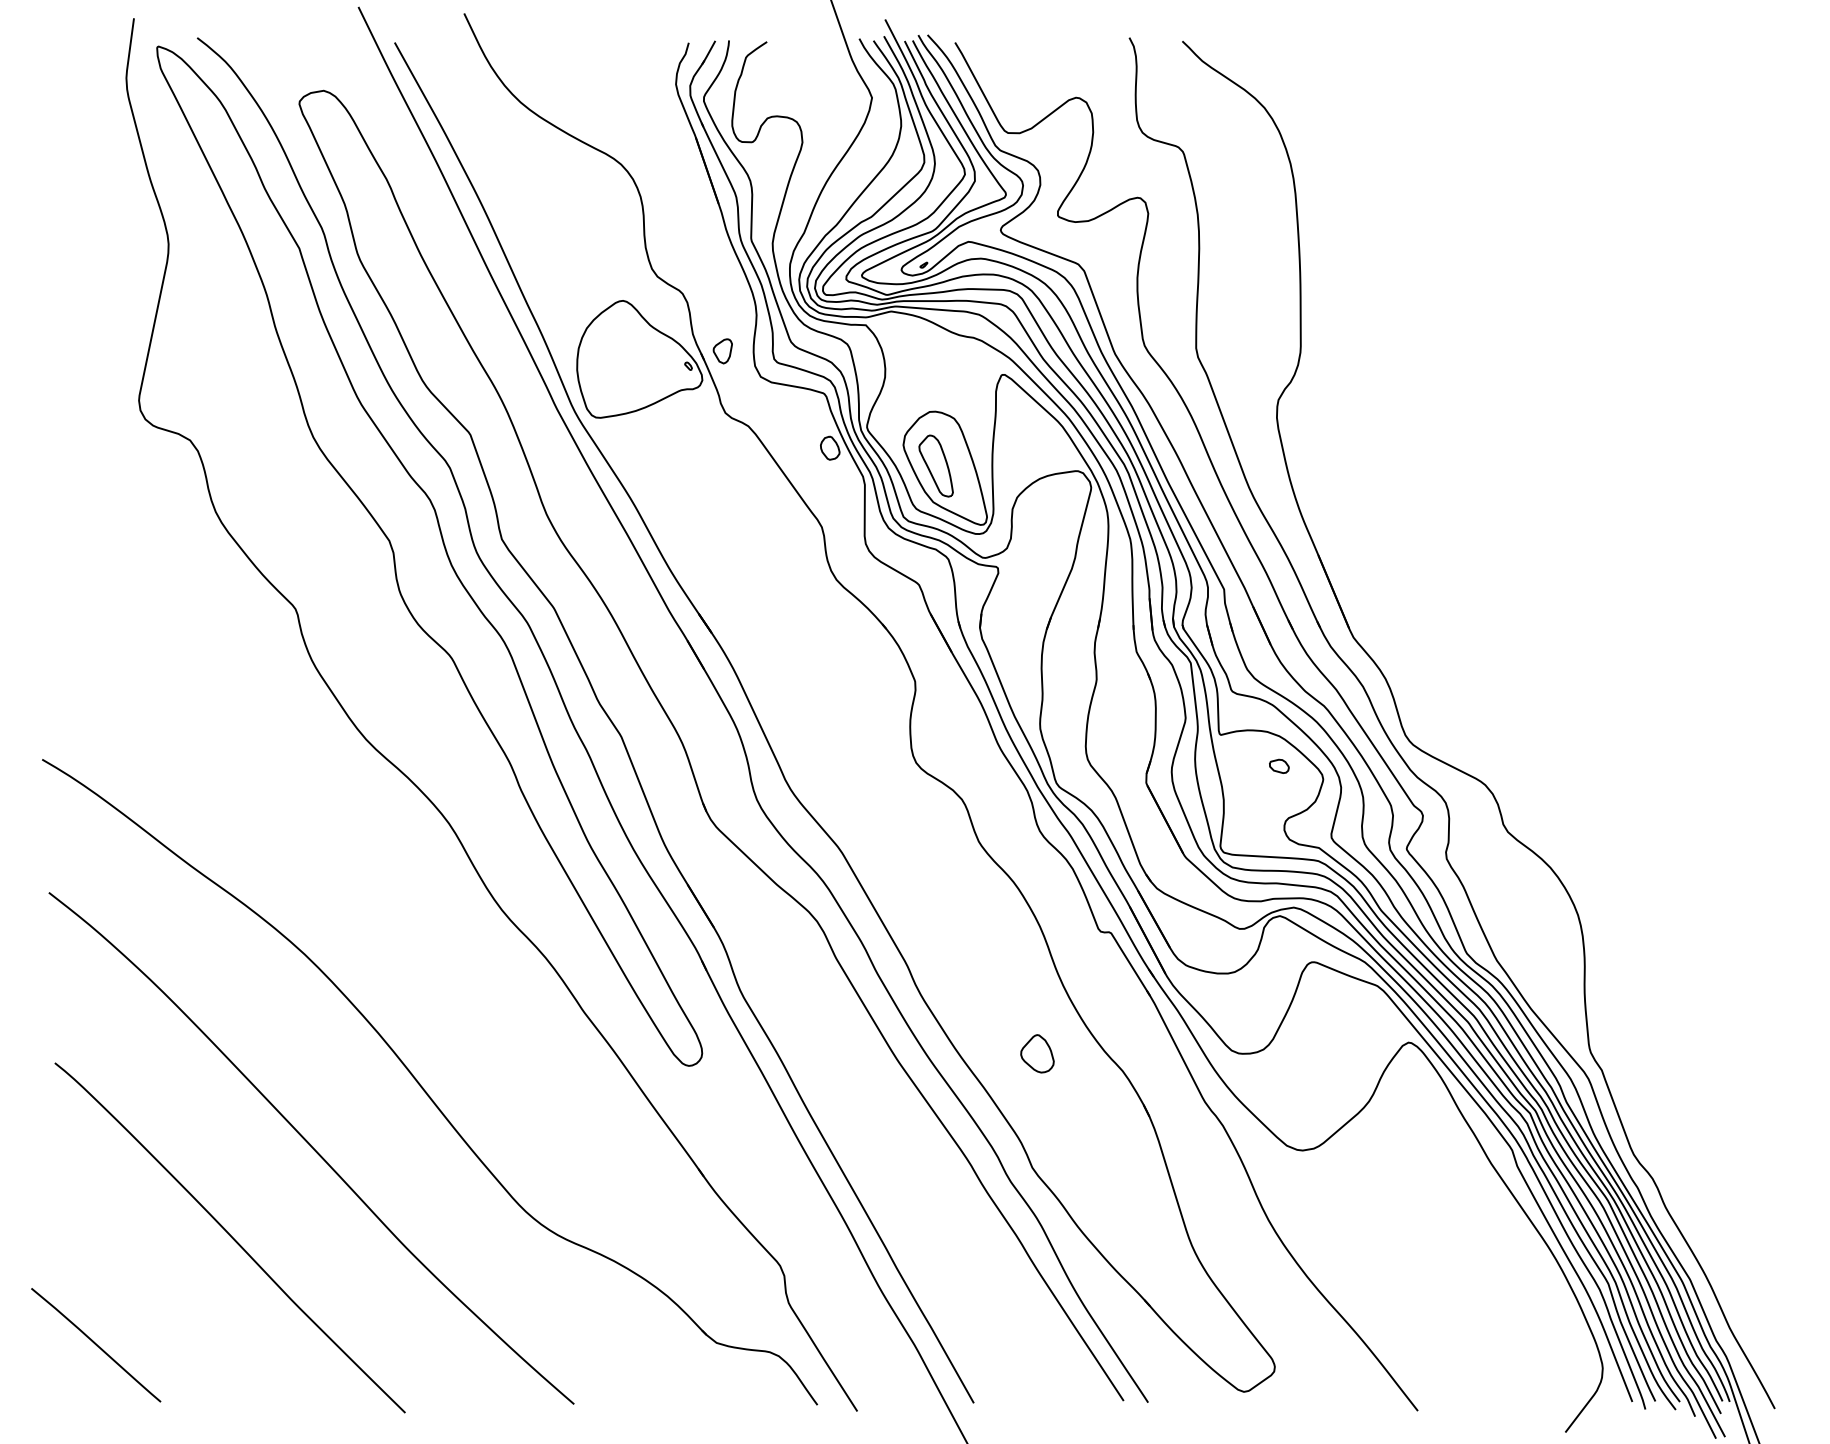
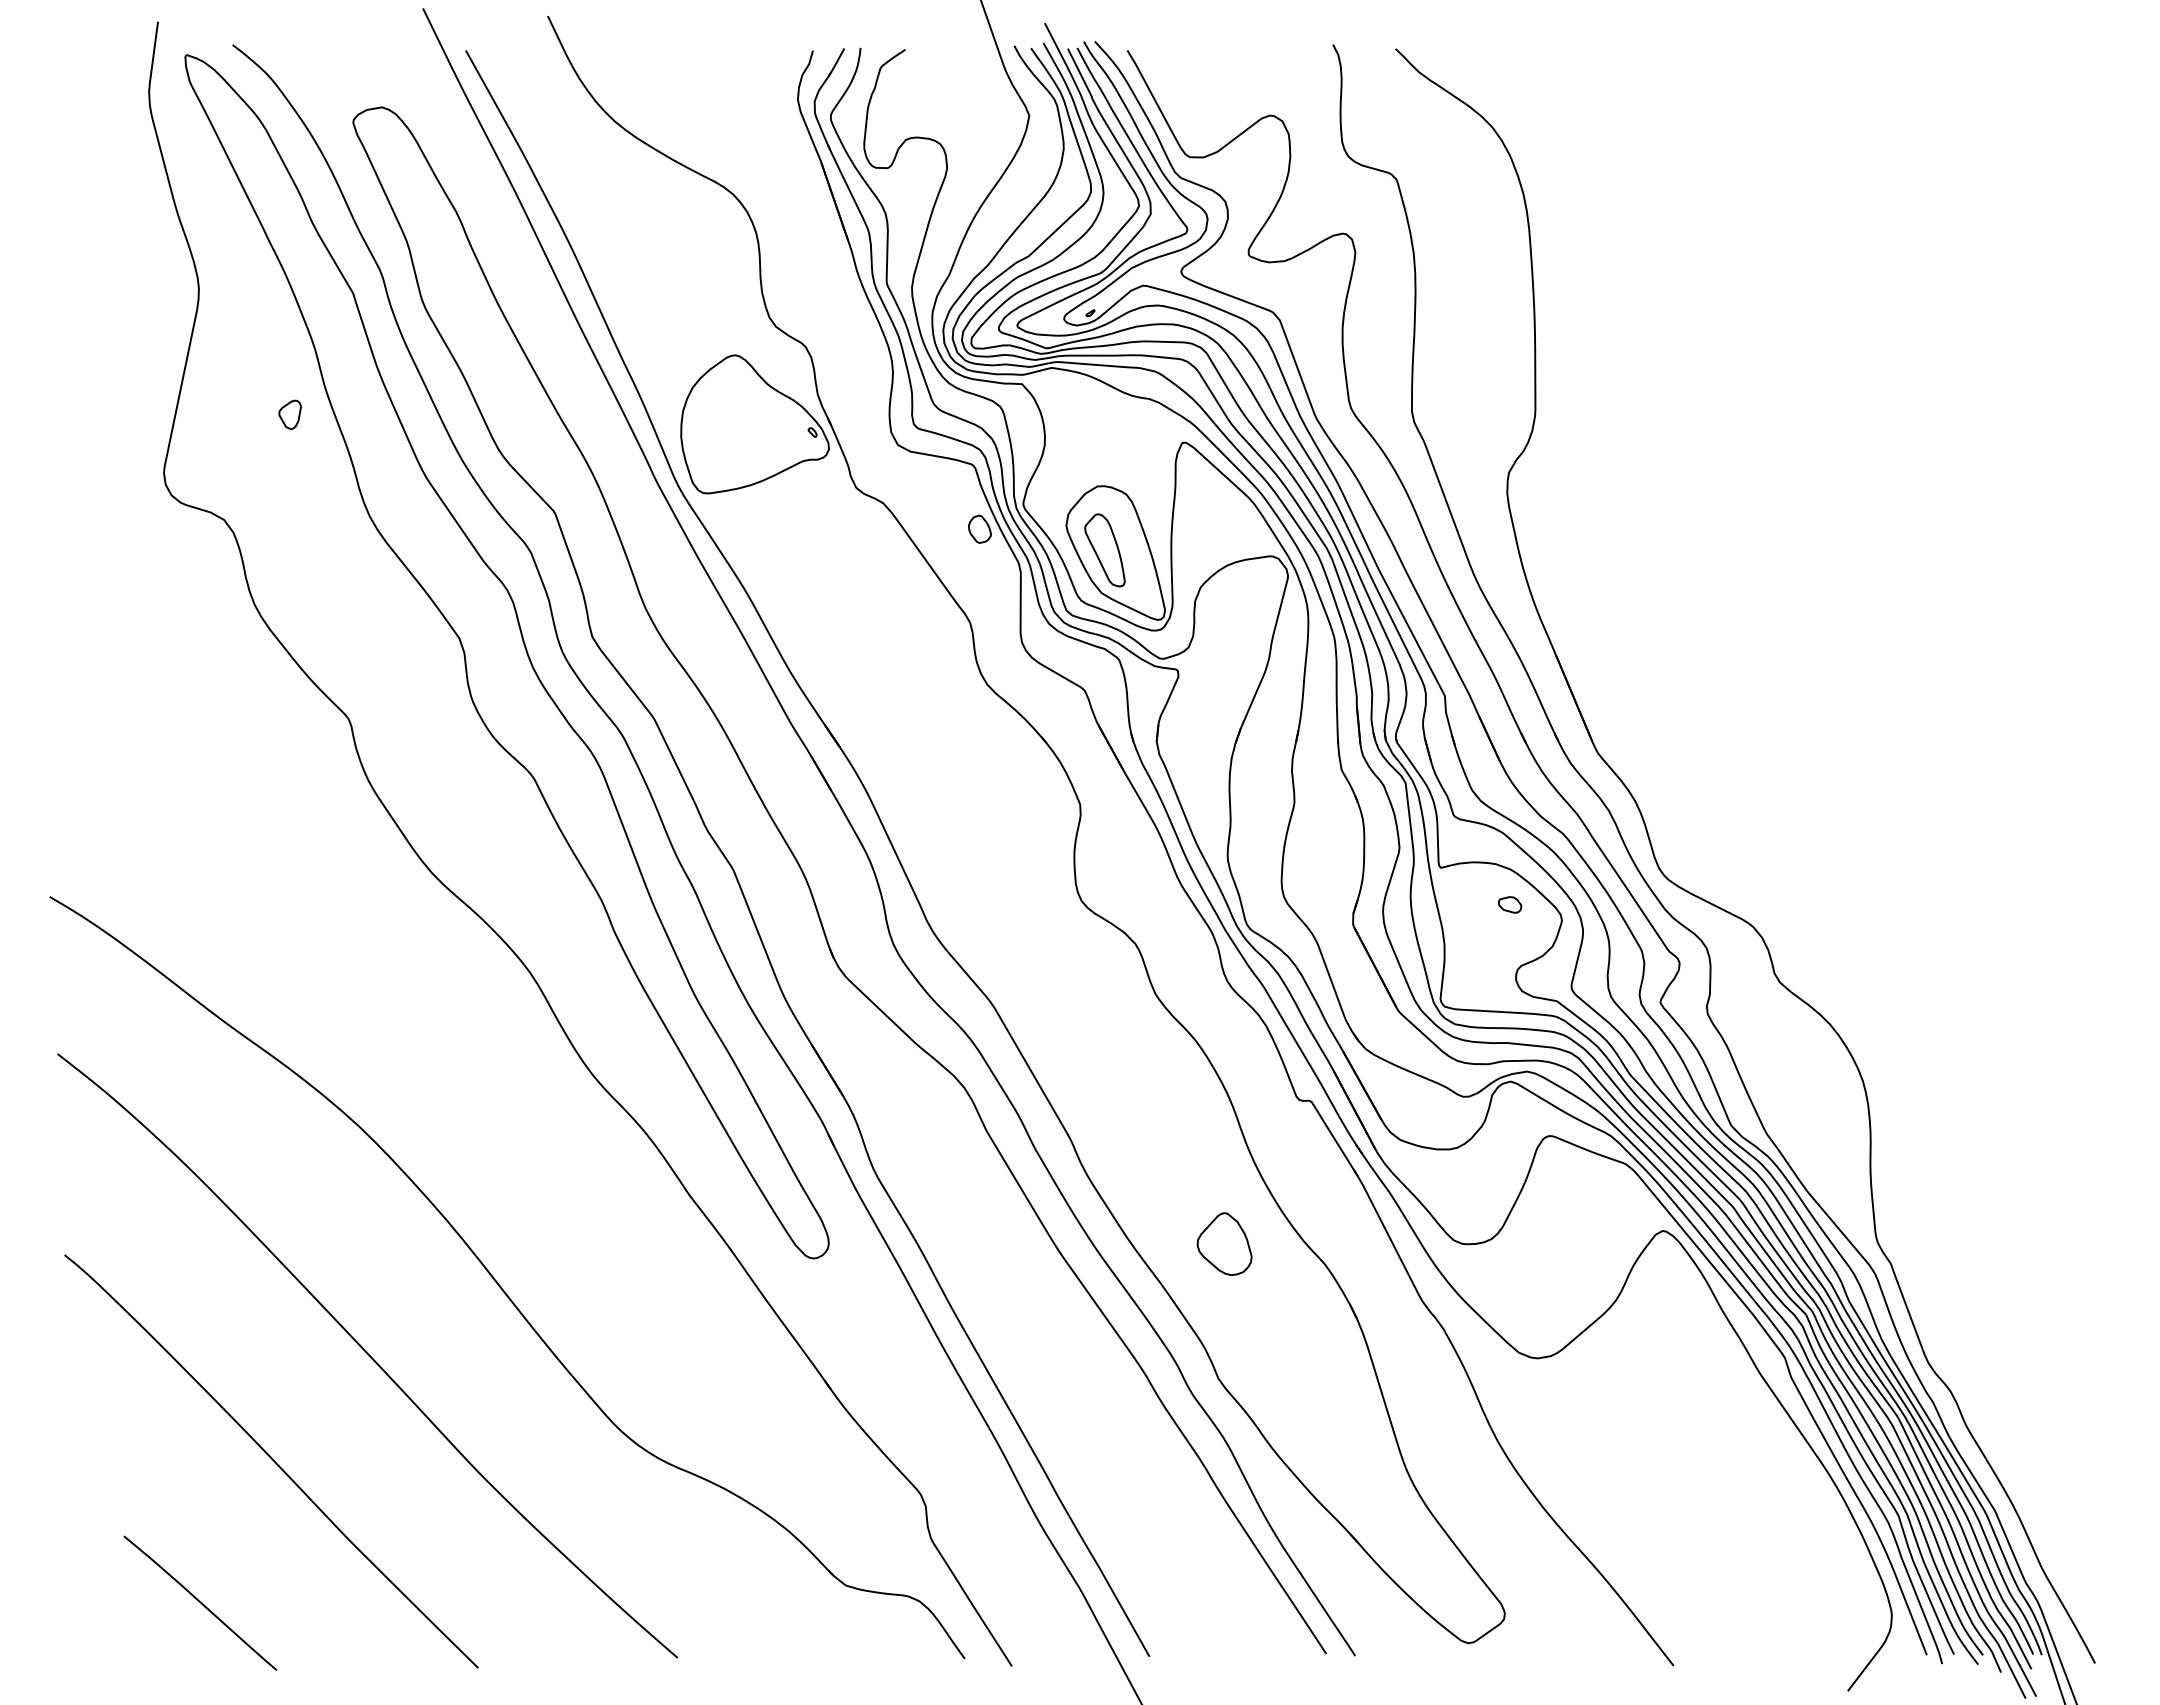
part: (722, 350) -> (289, 414), moved
part: (1037, 1054) -> (1224, 1244), size x1.4
curve: (96, 1344) -> (200, 1602), moved

